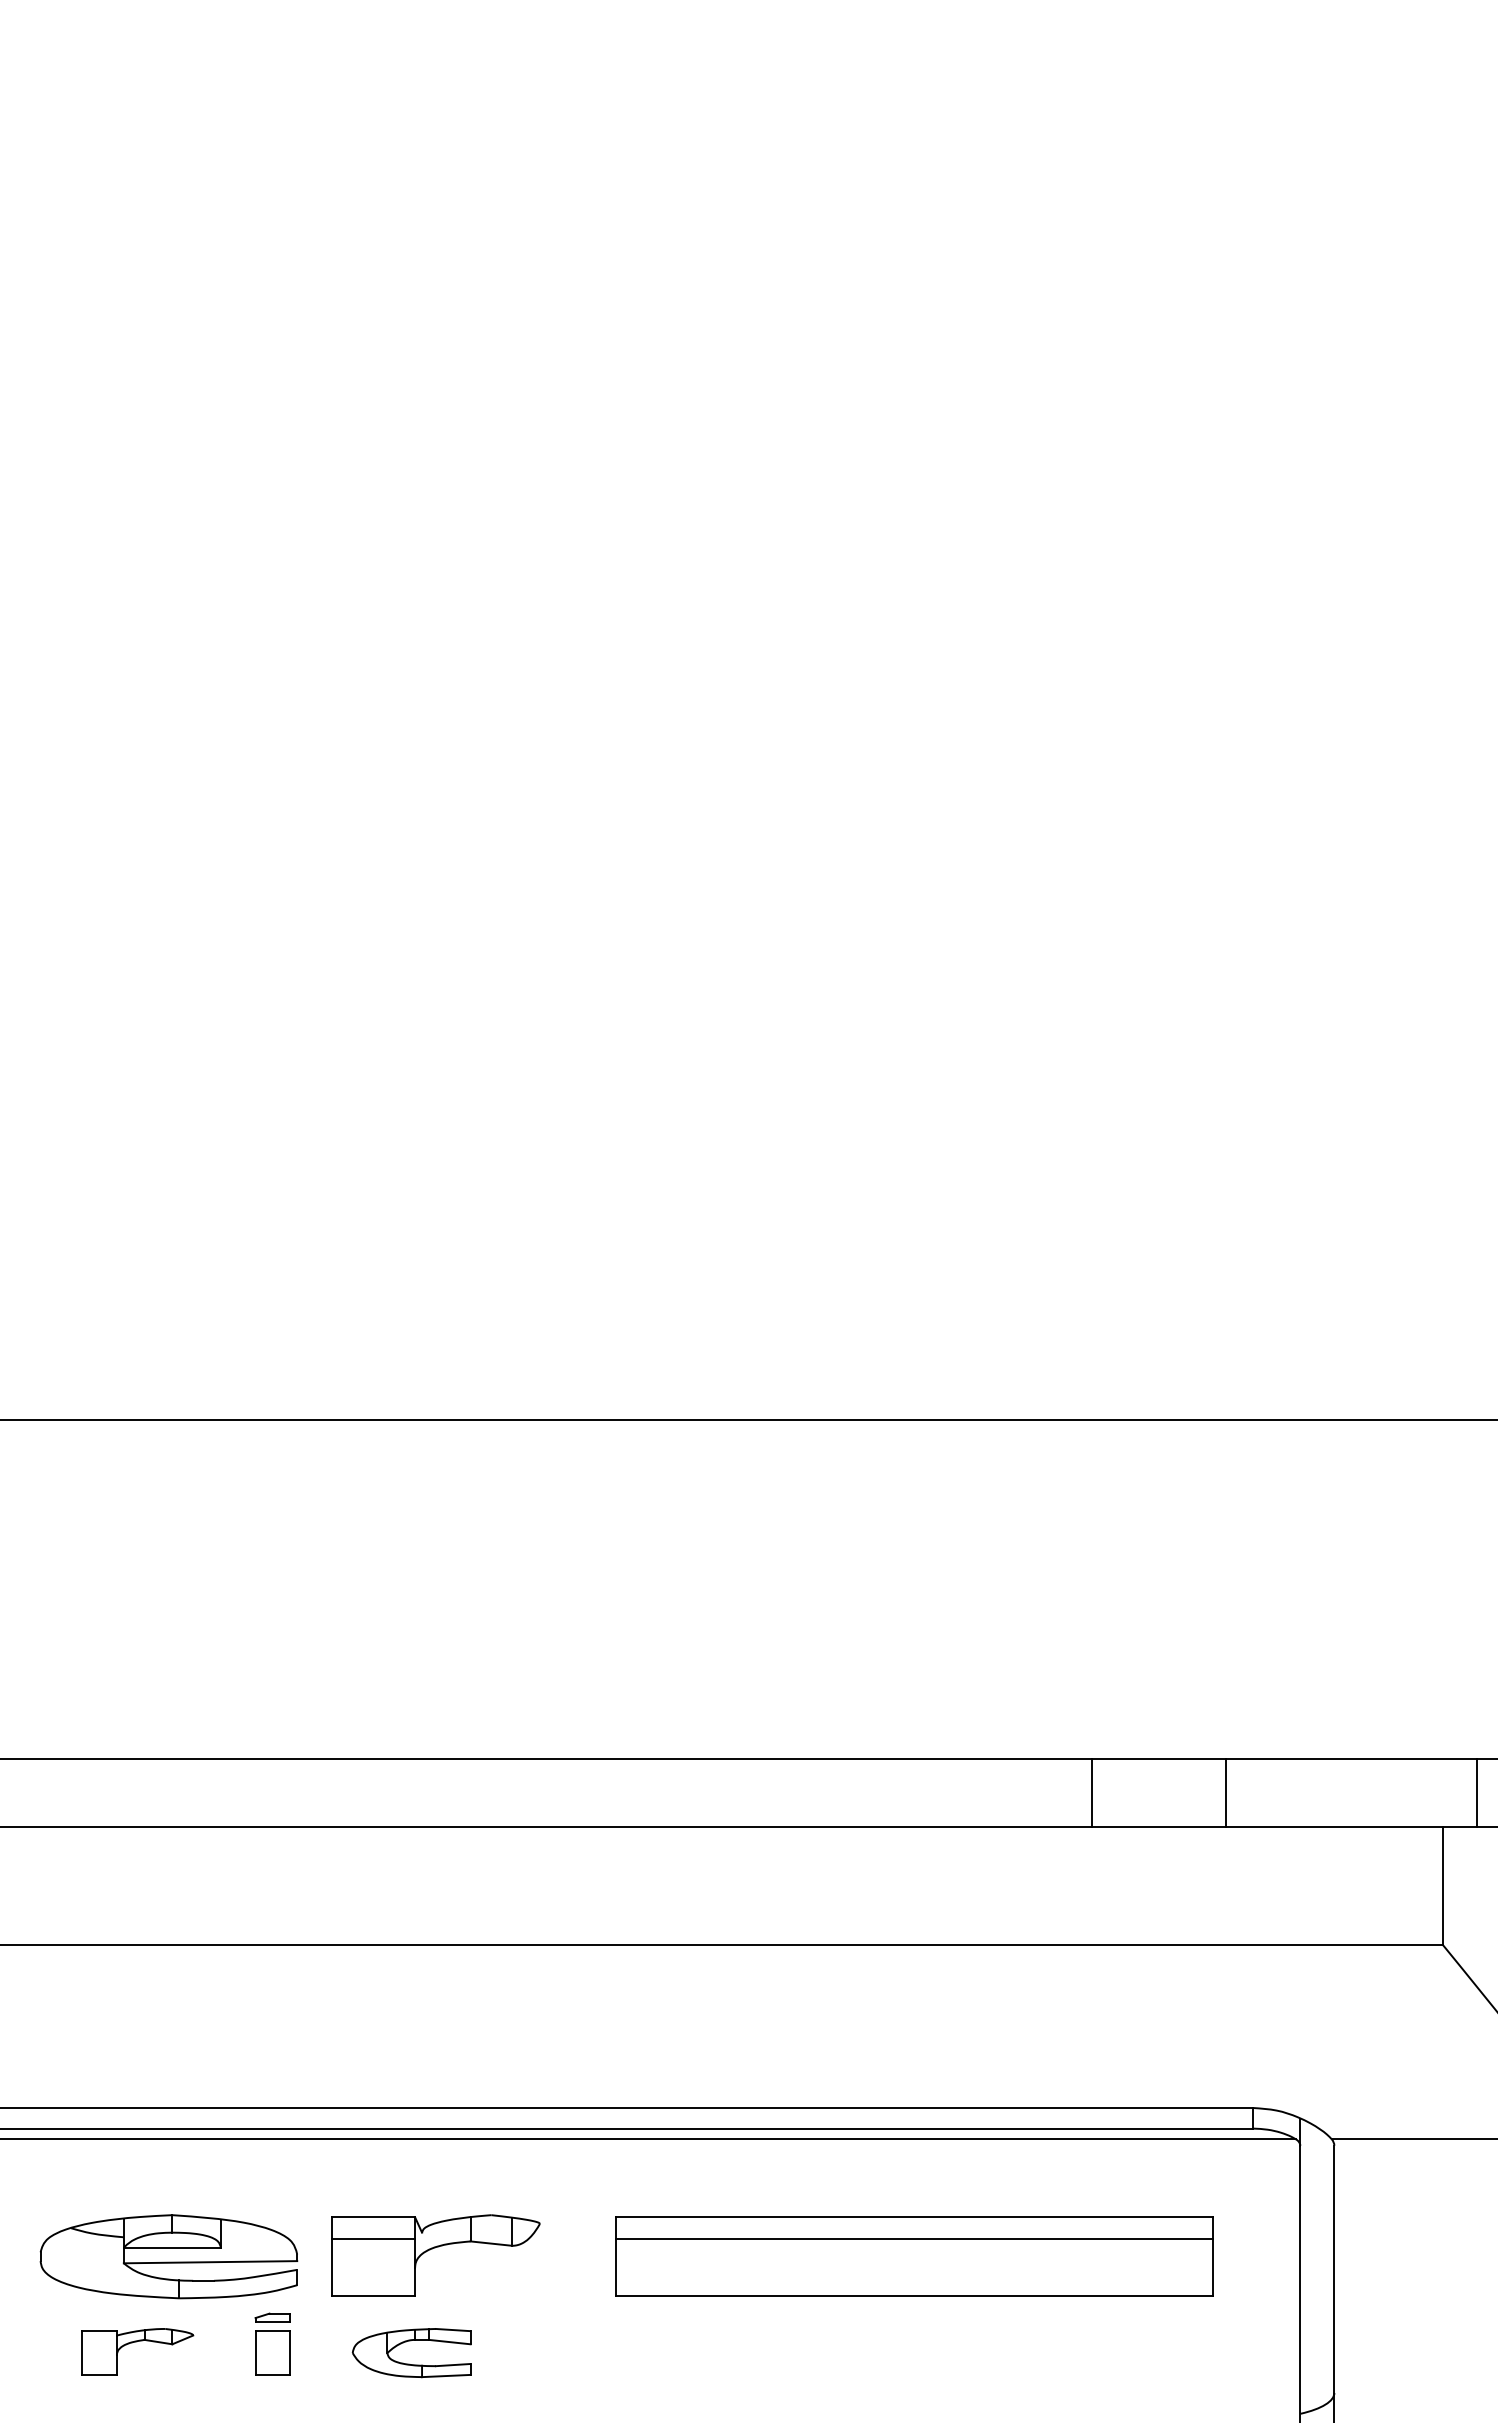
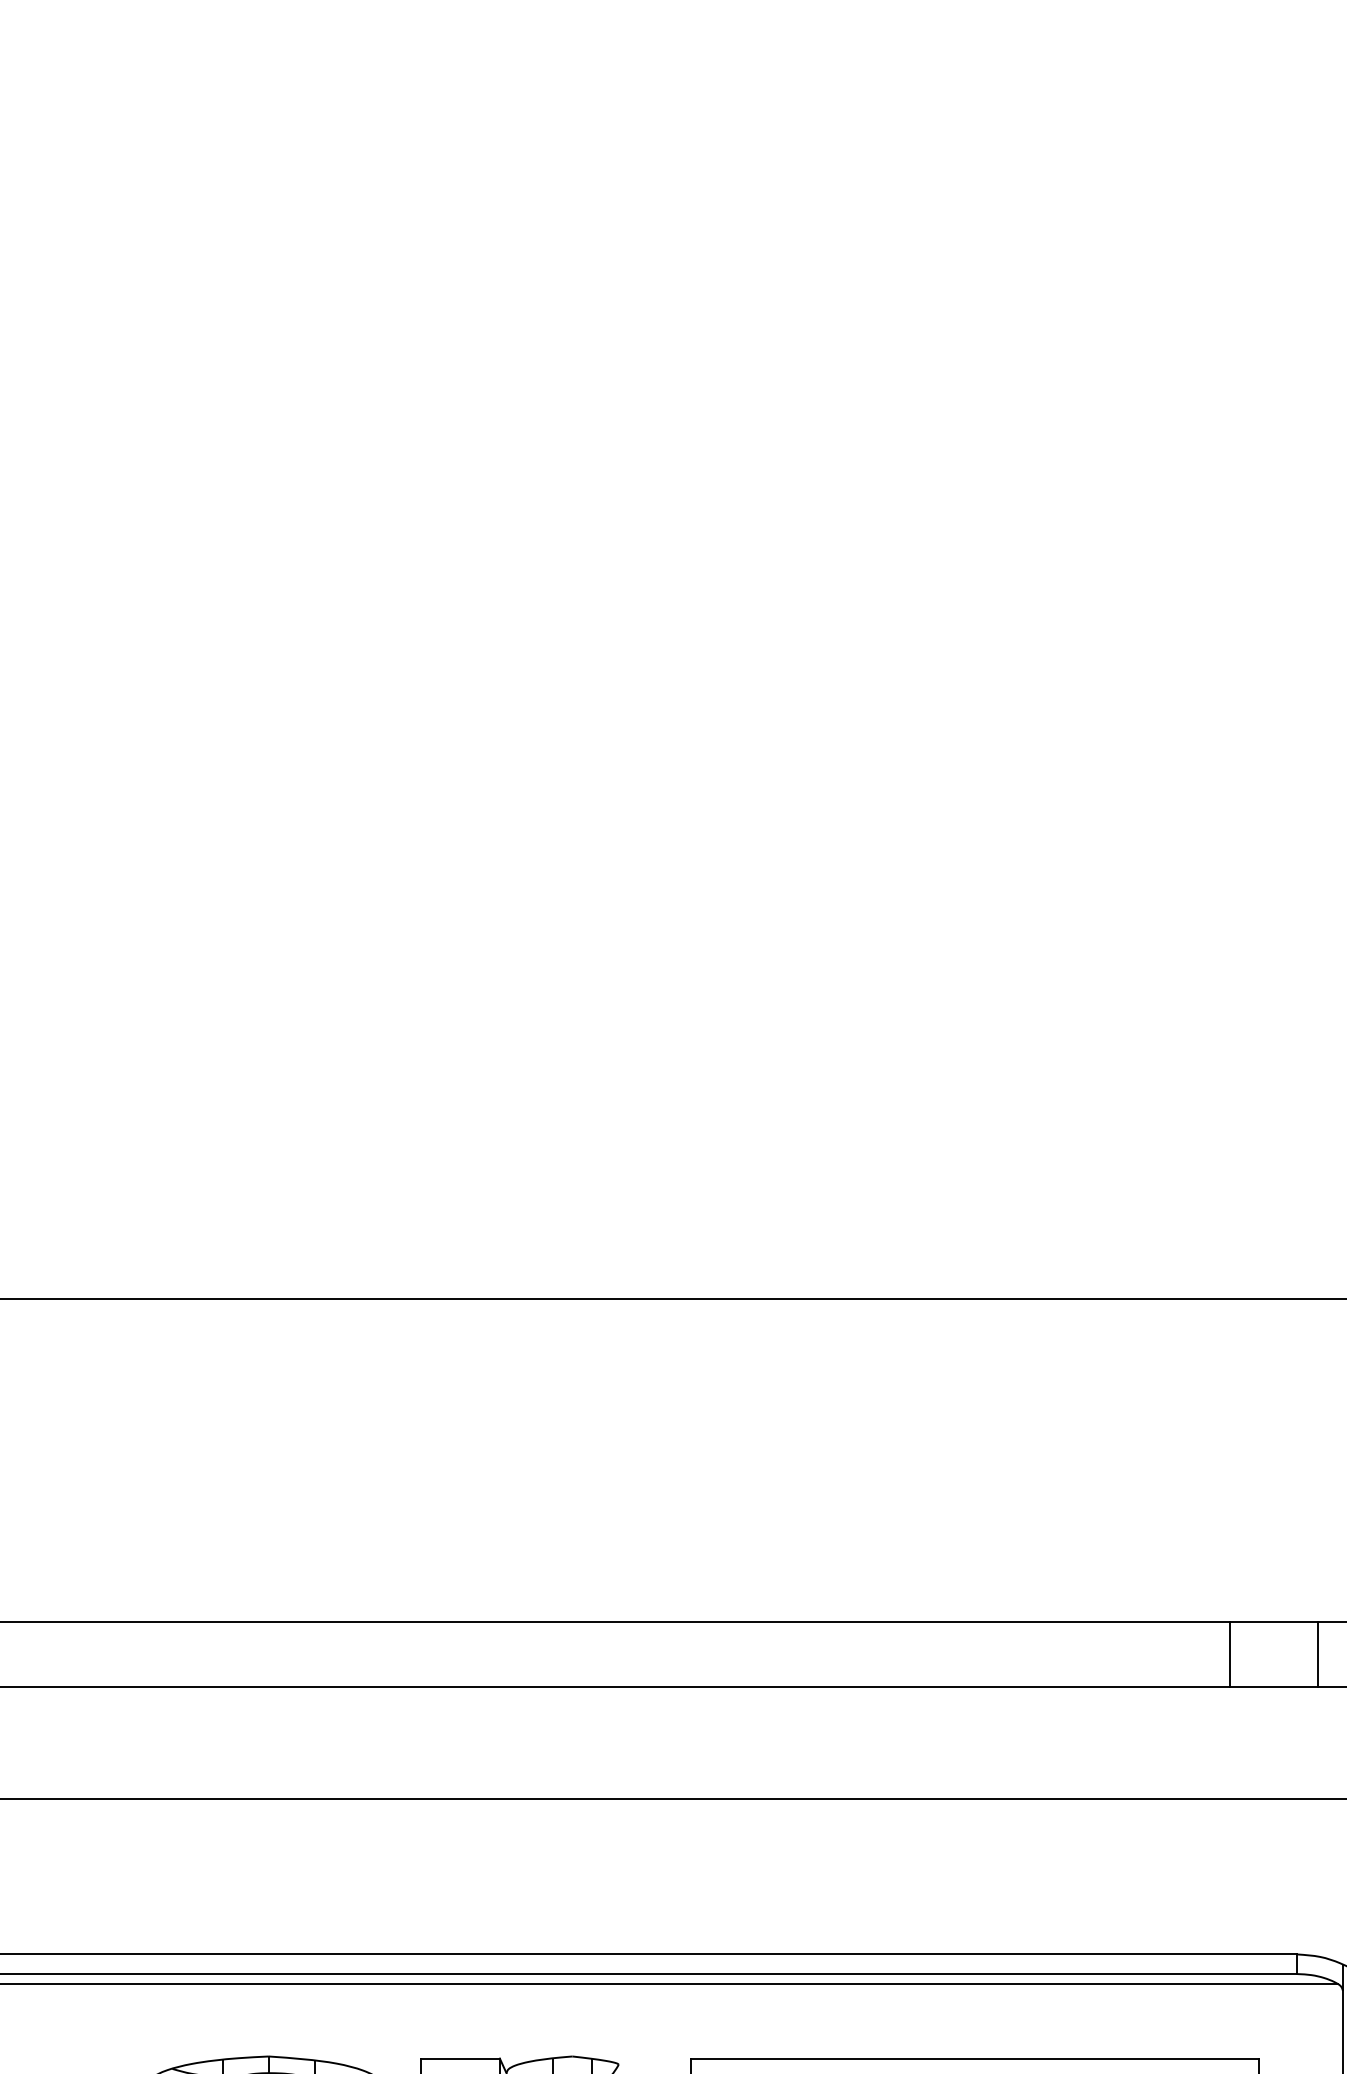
line: (1091, 1792) -> (1229, 1654), moved
line: (1226, 1792) -> (1318, 1654), moved

